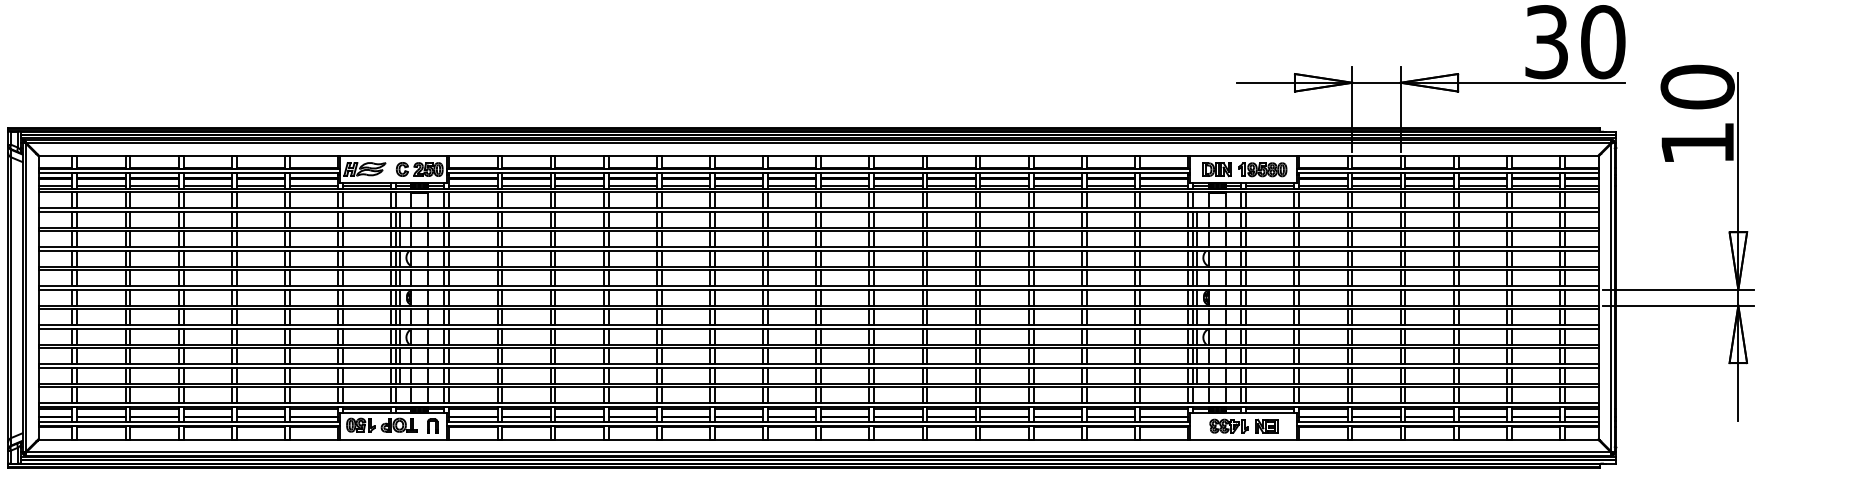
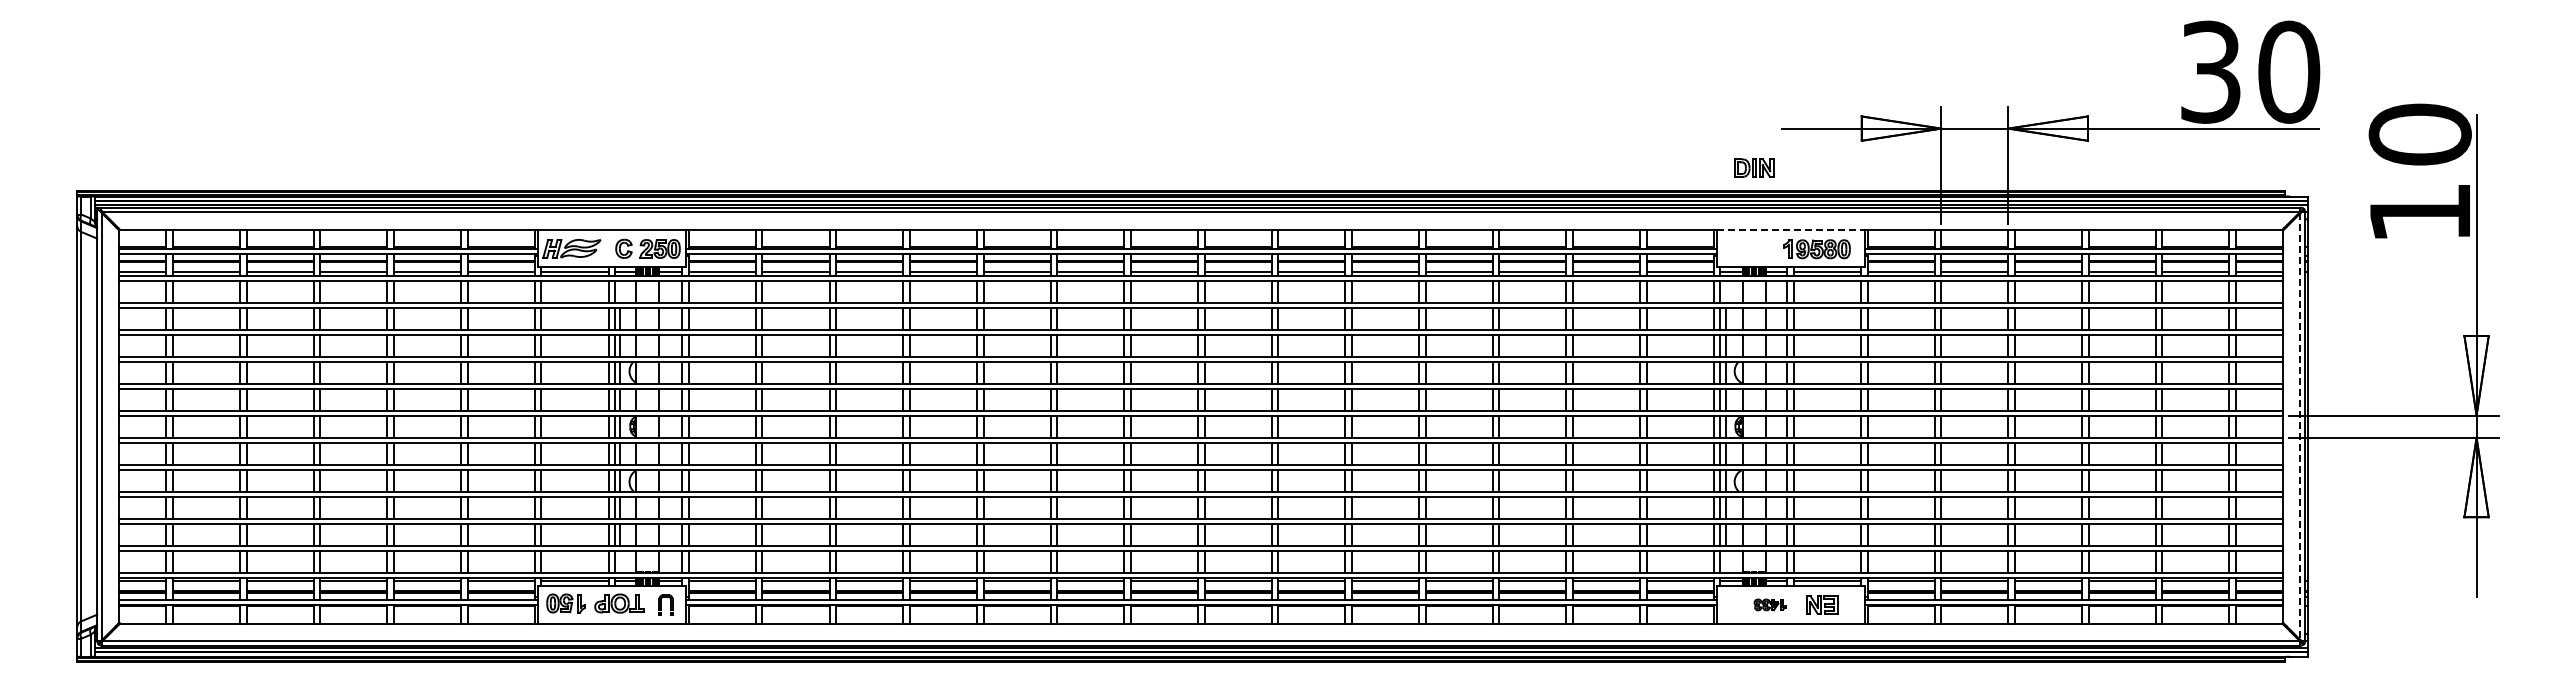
line: (1244, 155) -> (1791, 229), solid -> dashed
part: (1217, 169) -> (1754, 167), moved
line: (1611, 298) -> (2300, 427), solid -> dashed
part: (1228, 425) -> (1769, 604), size x0.6

